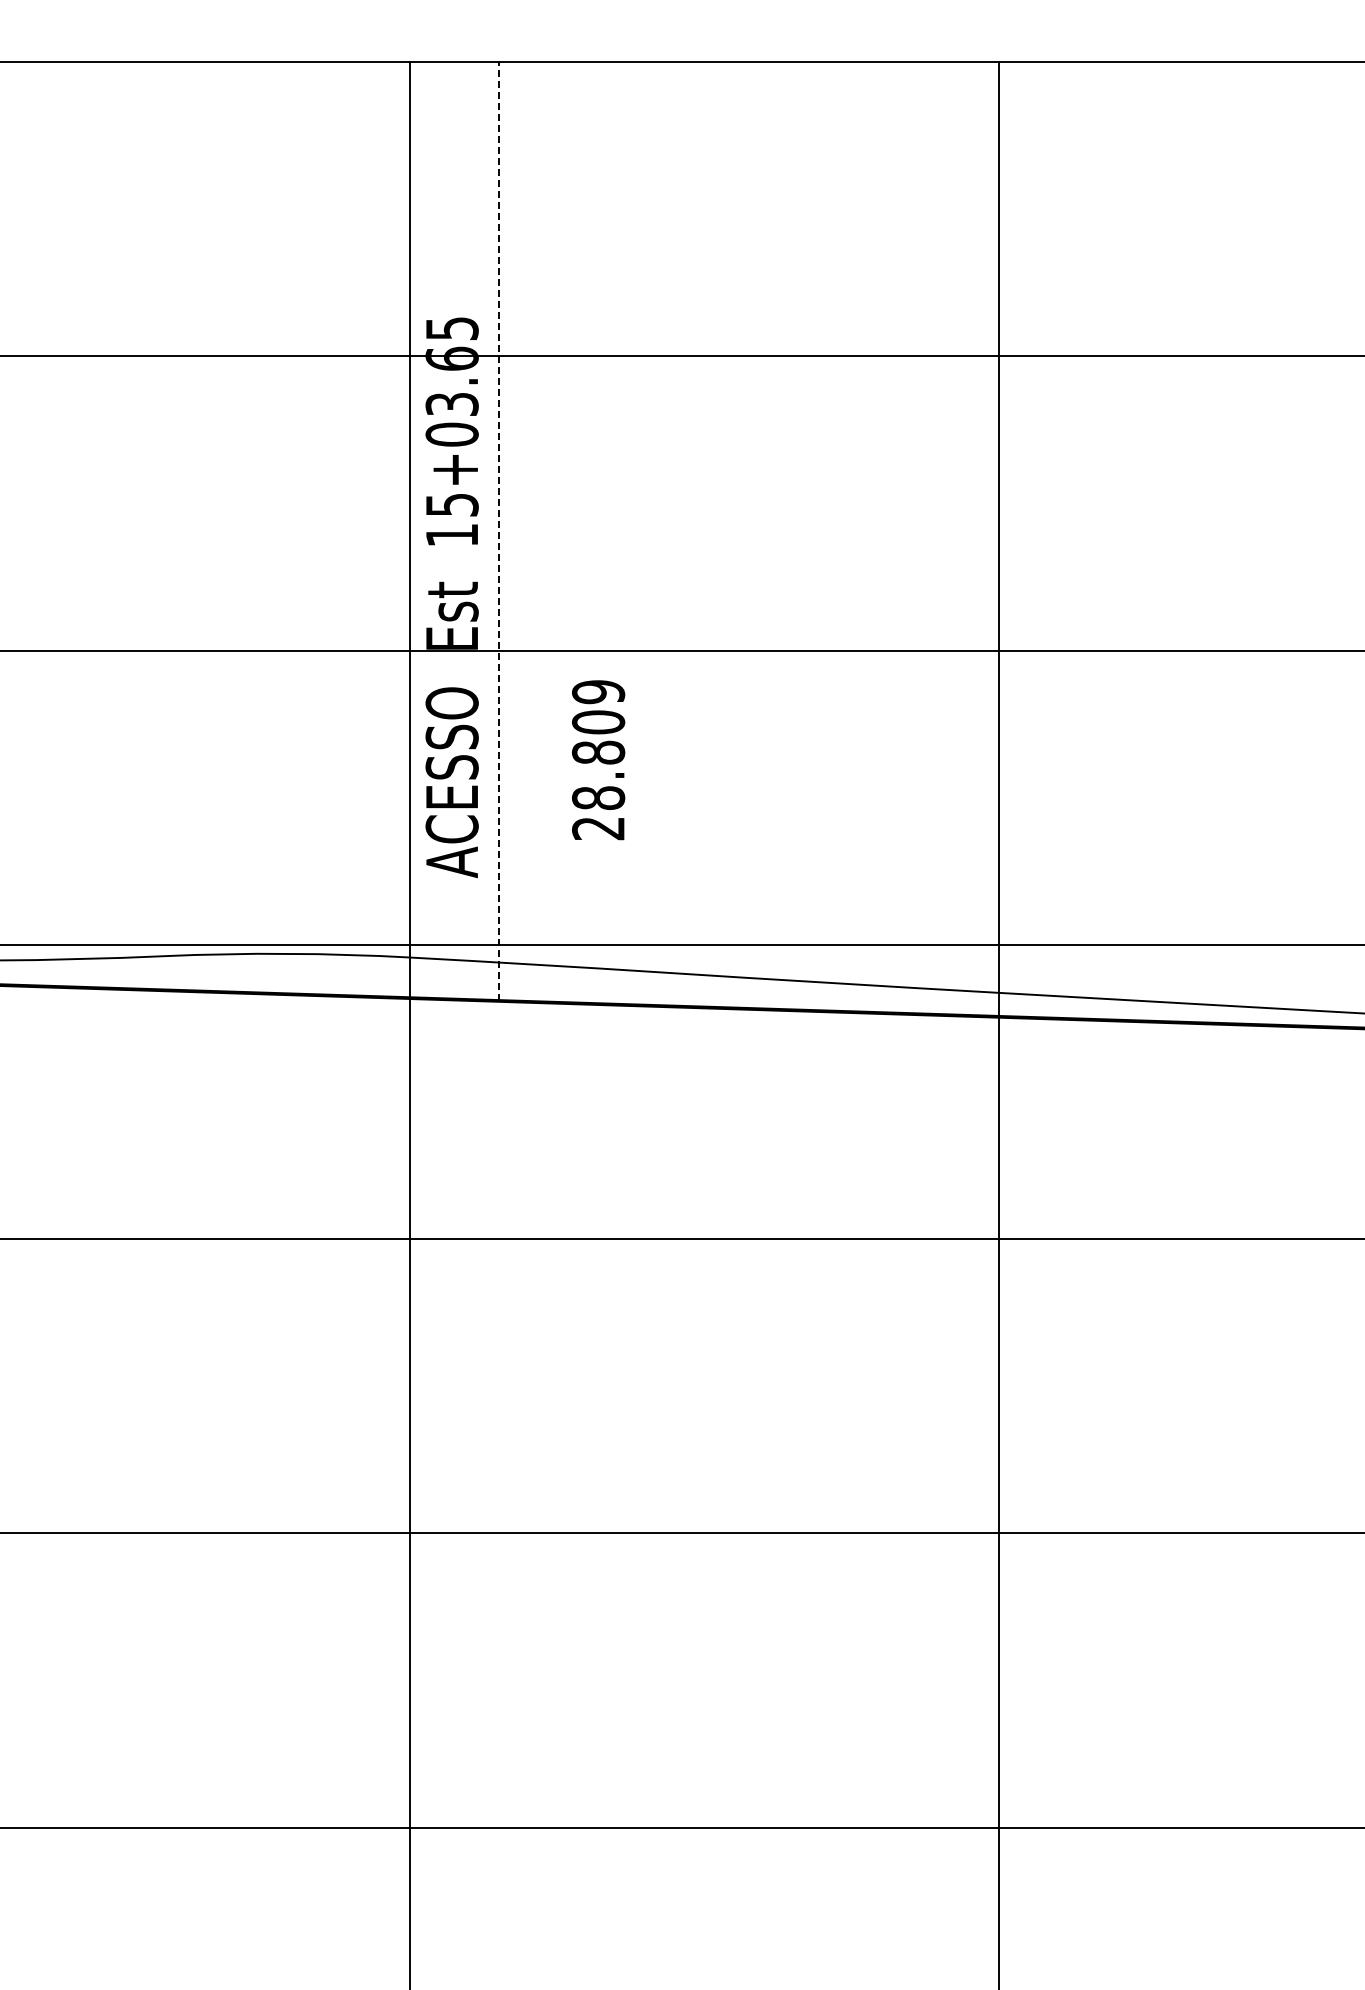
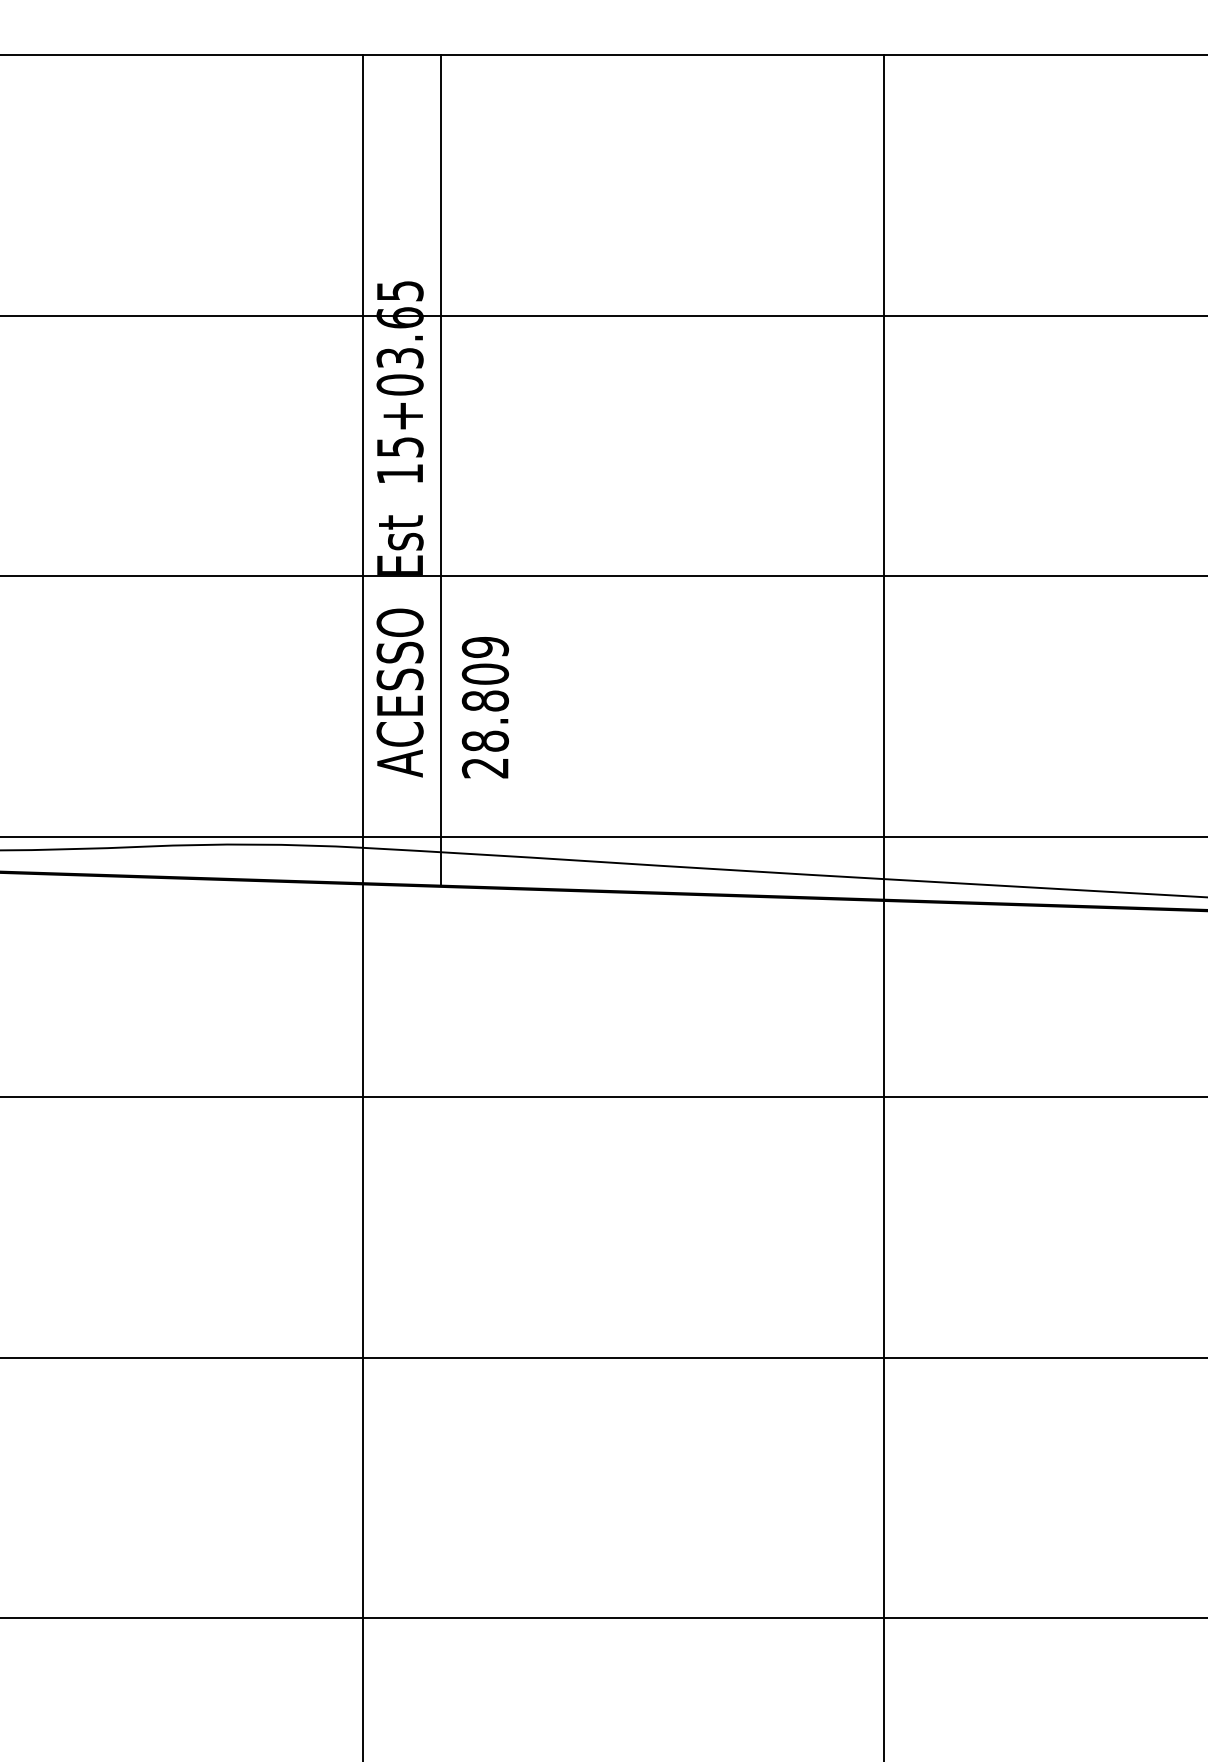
line: (498, 530) -> (441, 469), dashed -> solid
text: (598, 760) -> (485, 707), moved

